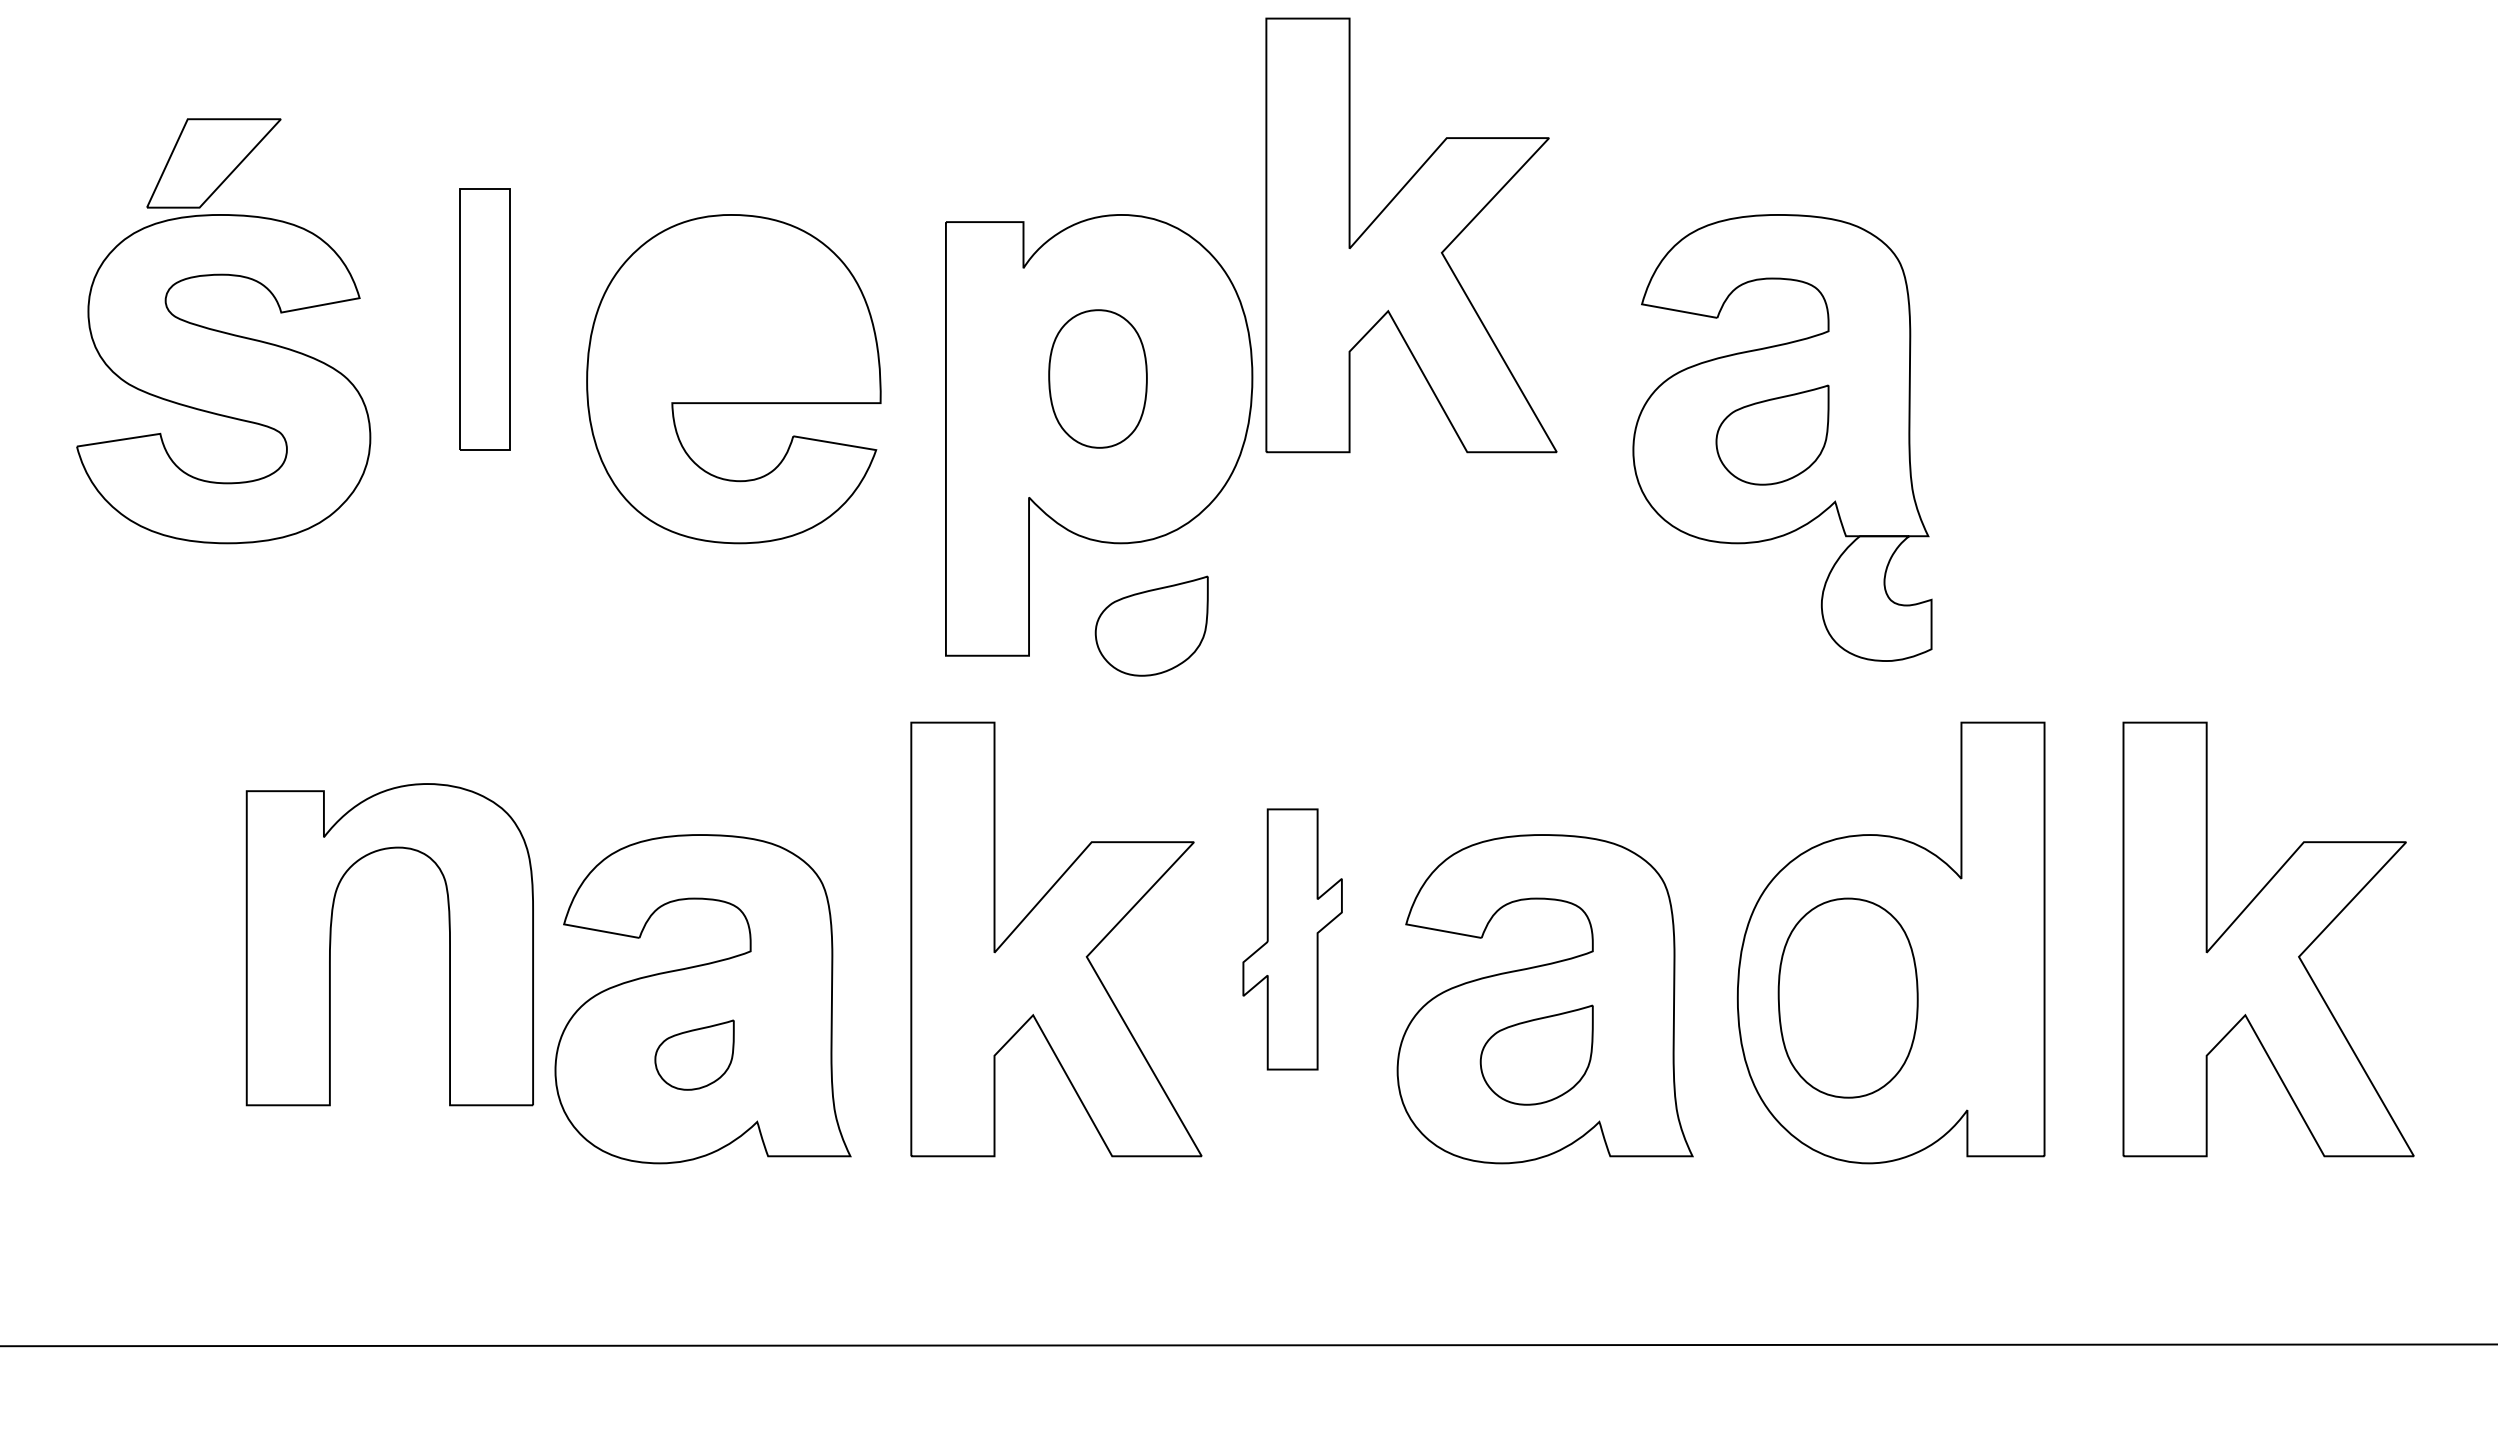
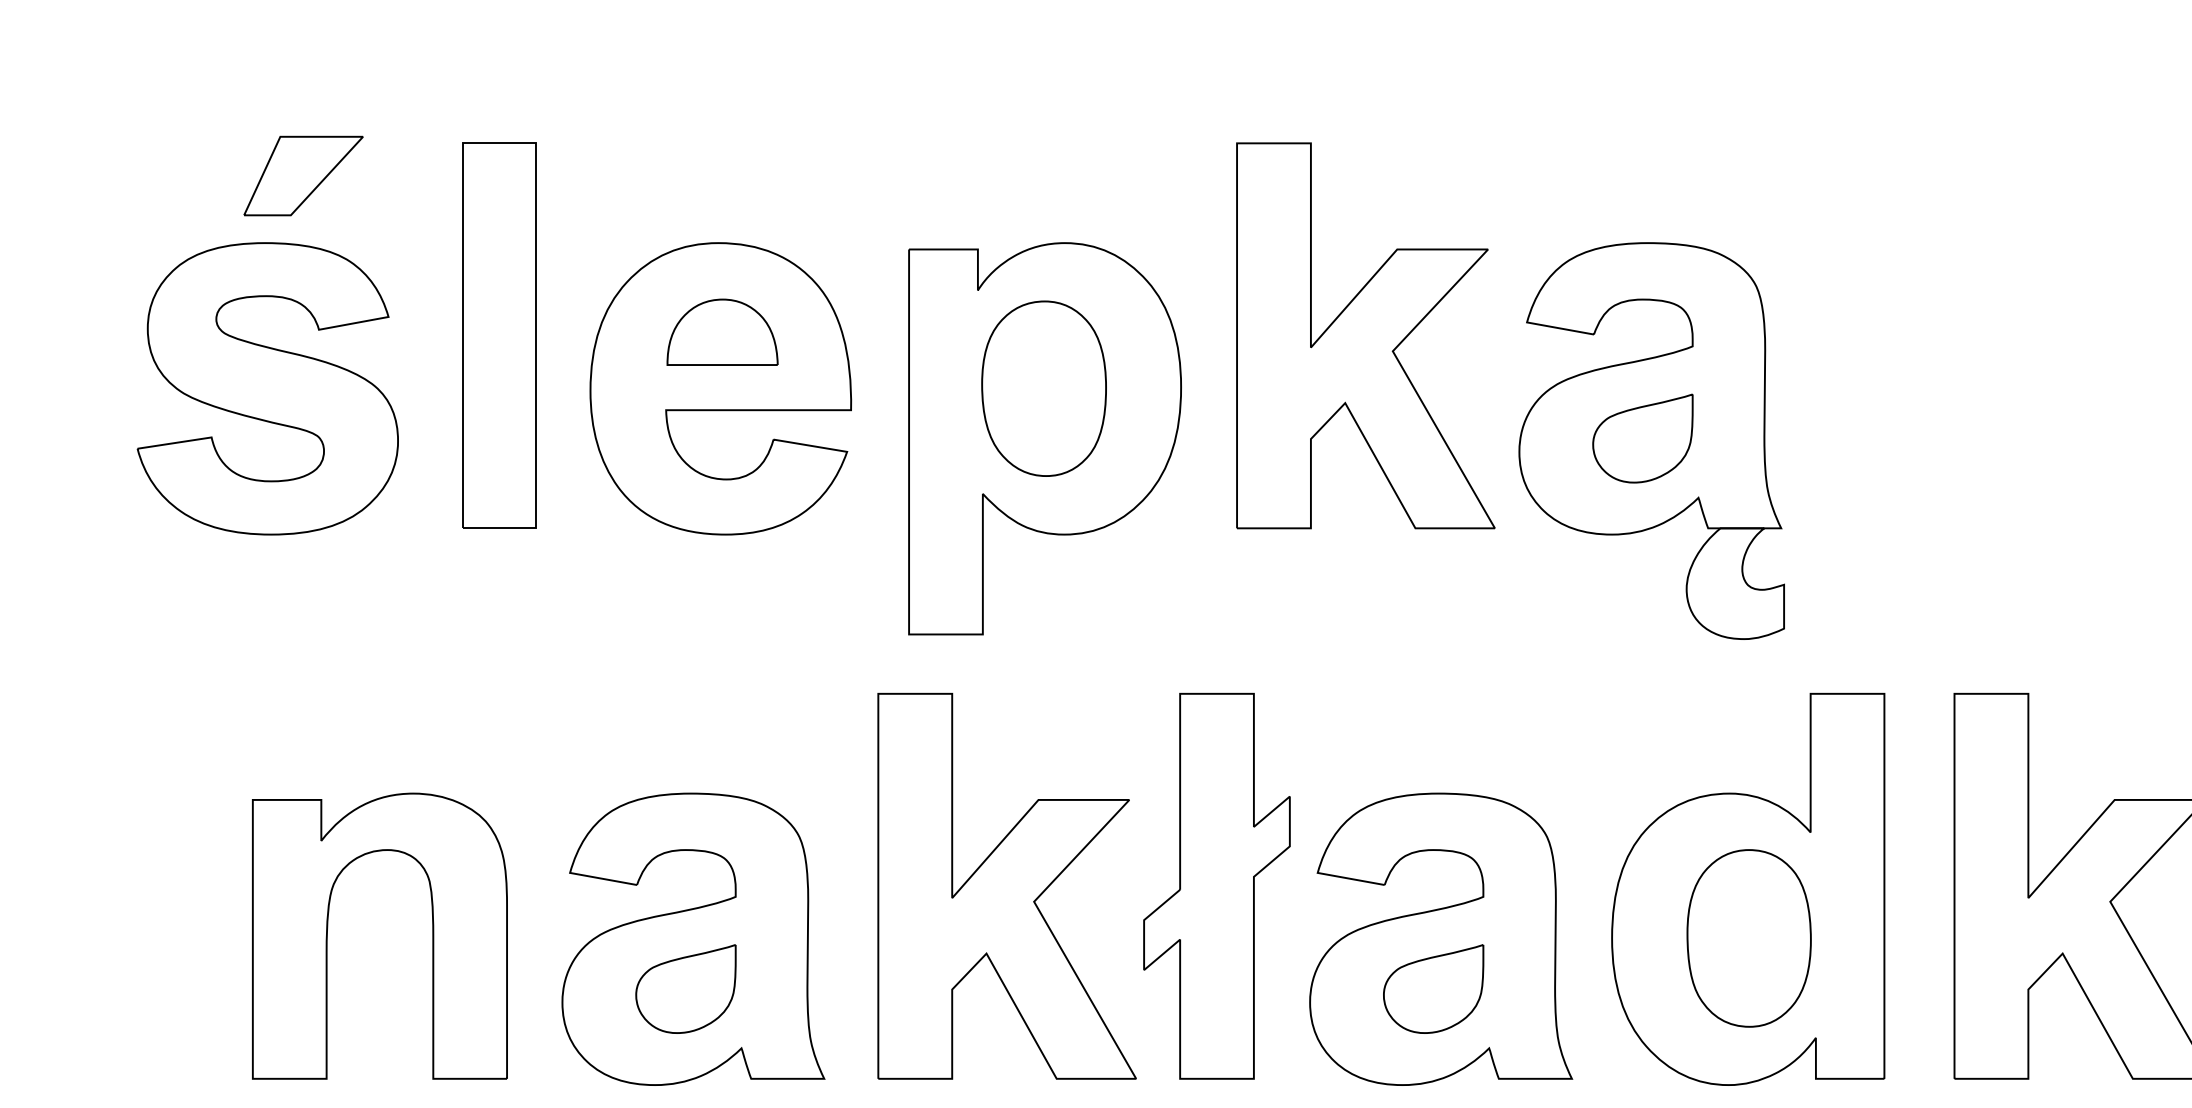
part: (213, 163) -> (303, 176), moved
part: (1411, 235) -> (1365, 335), moved
part: (735, 315) -> (722, 332), added
part: (484, 319) -> (499, 335), size x1.67
part: (1097, 378) -> (1043, 388), size x1.43
part: (1151, 625) -> (1091, 607), removed
part: (1292, 939) -> (1216, 886), size x1.67
part: (331, 944) -> (328, 936), moved
part: (1847, 997) -> (1748, 937), moved
part: (694, 1054) -> (685, 988), size x1.43

